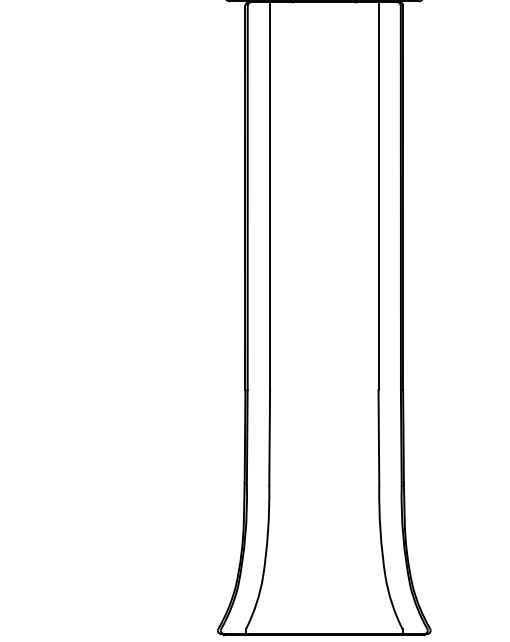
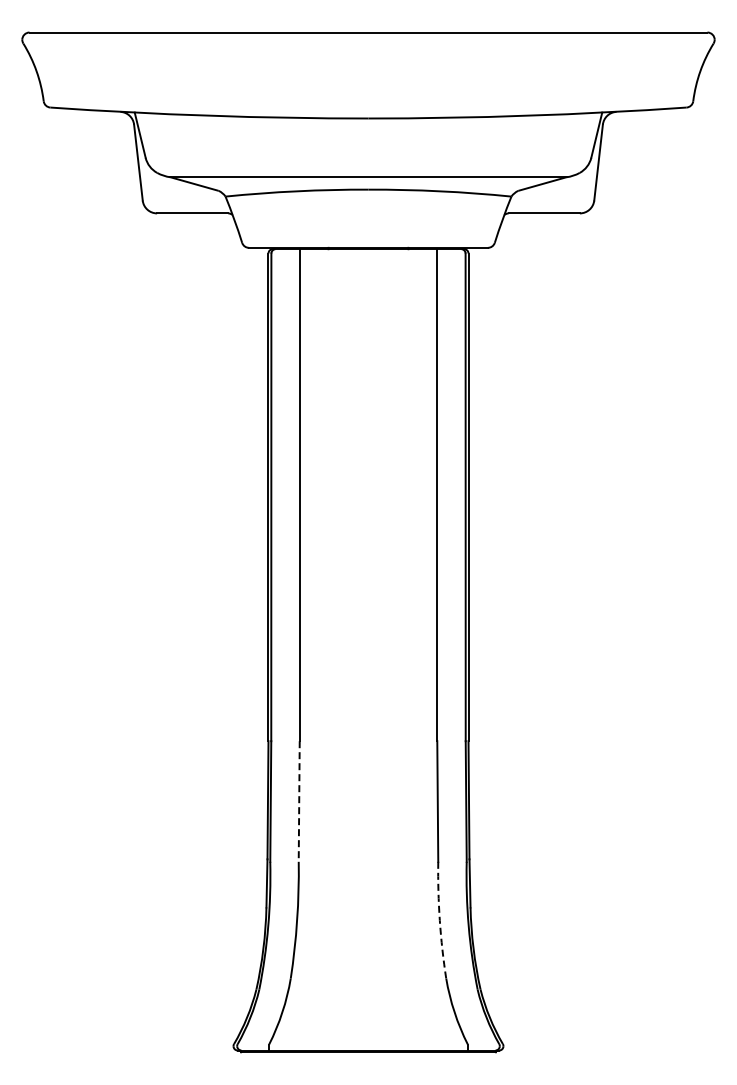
line: (269, 438) -> (299, 802), solid -> dashed
arc: (380, 531) -> (439, 920), solid -> dashed

